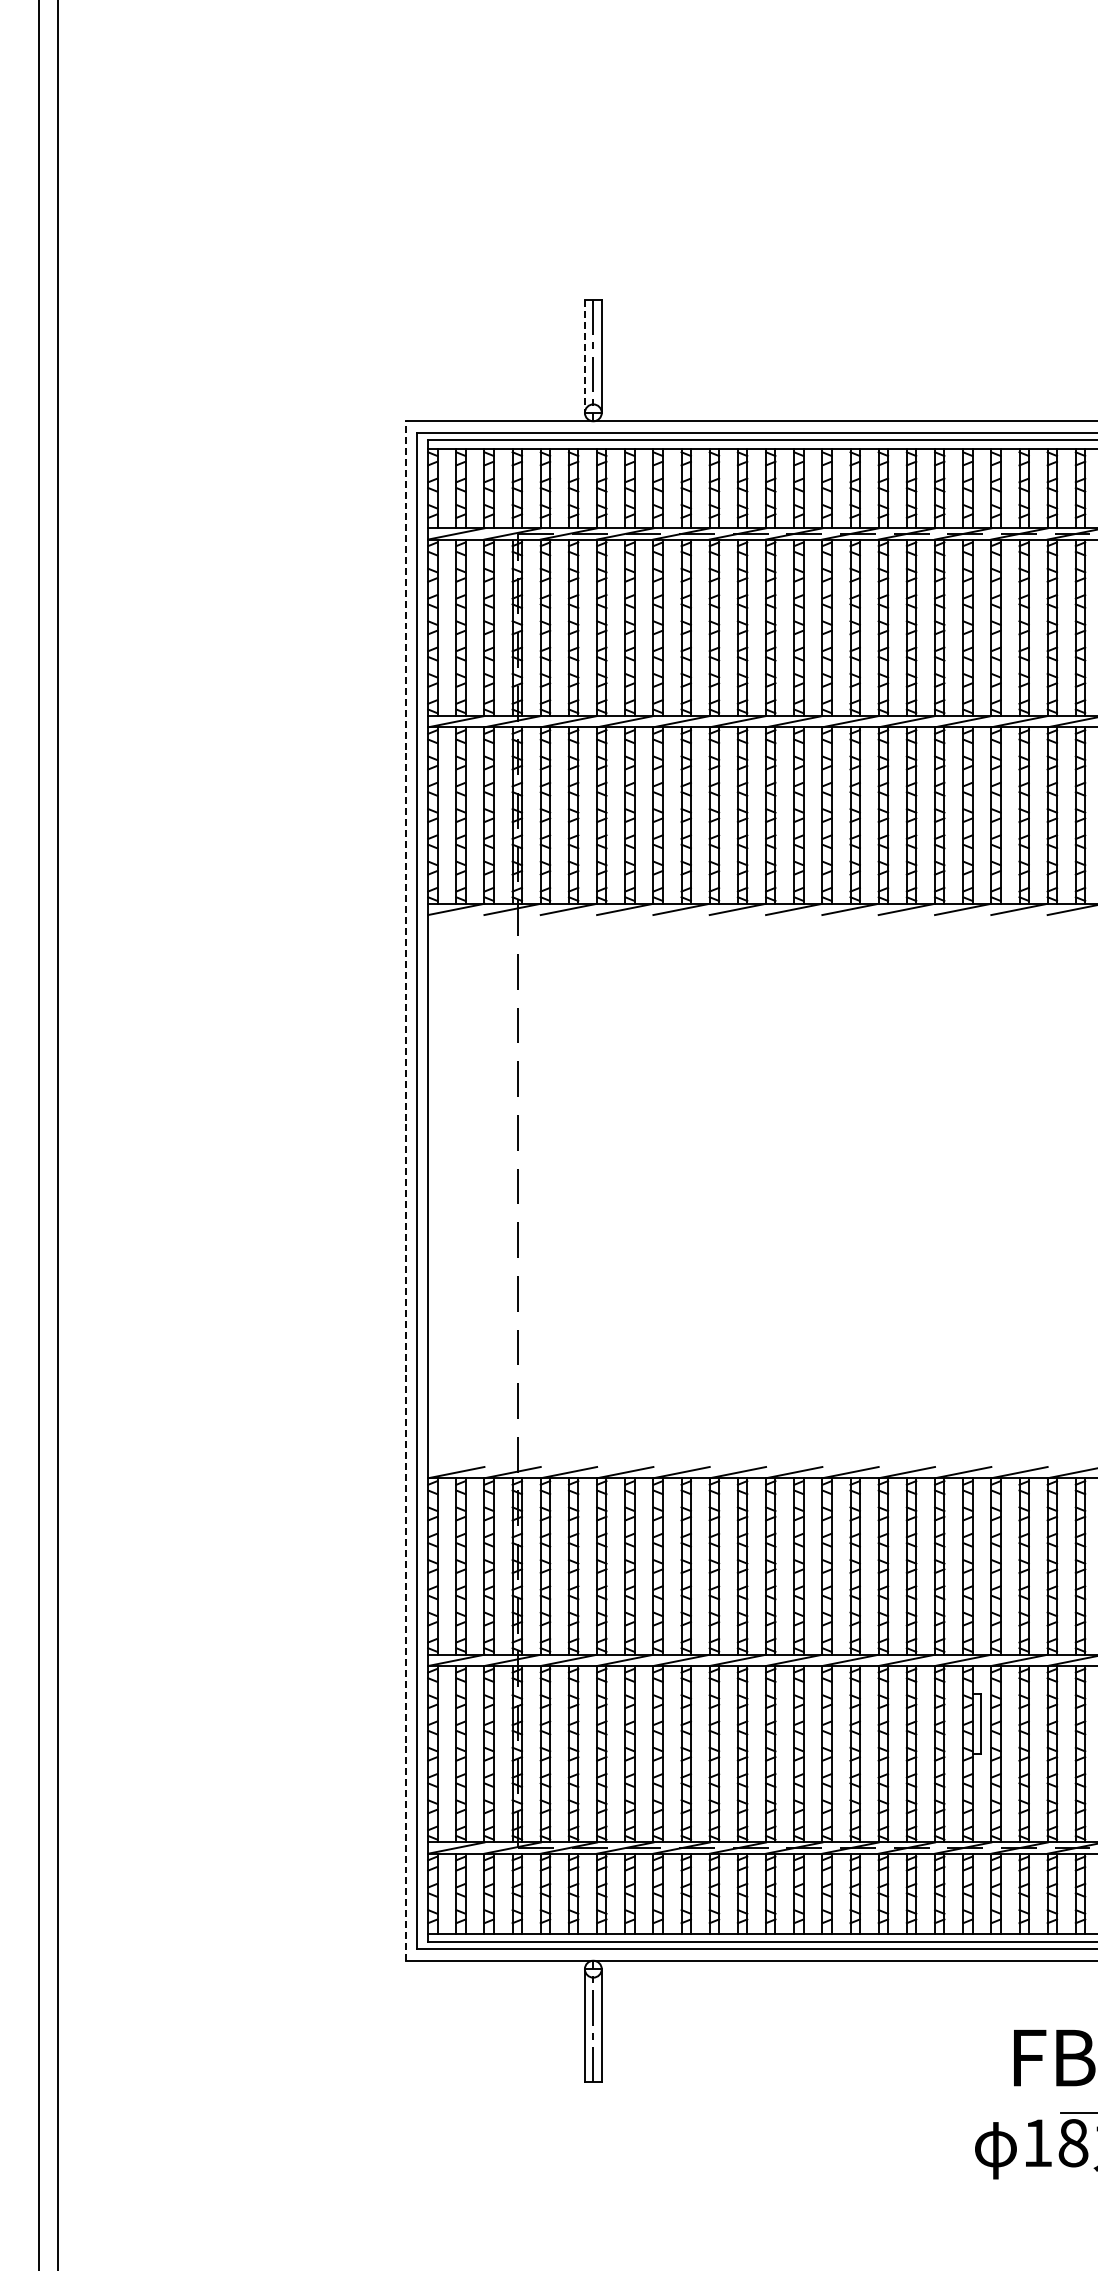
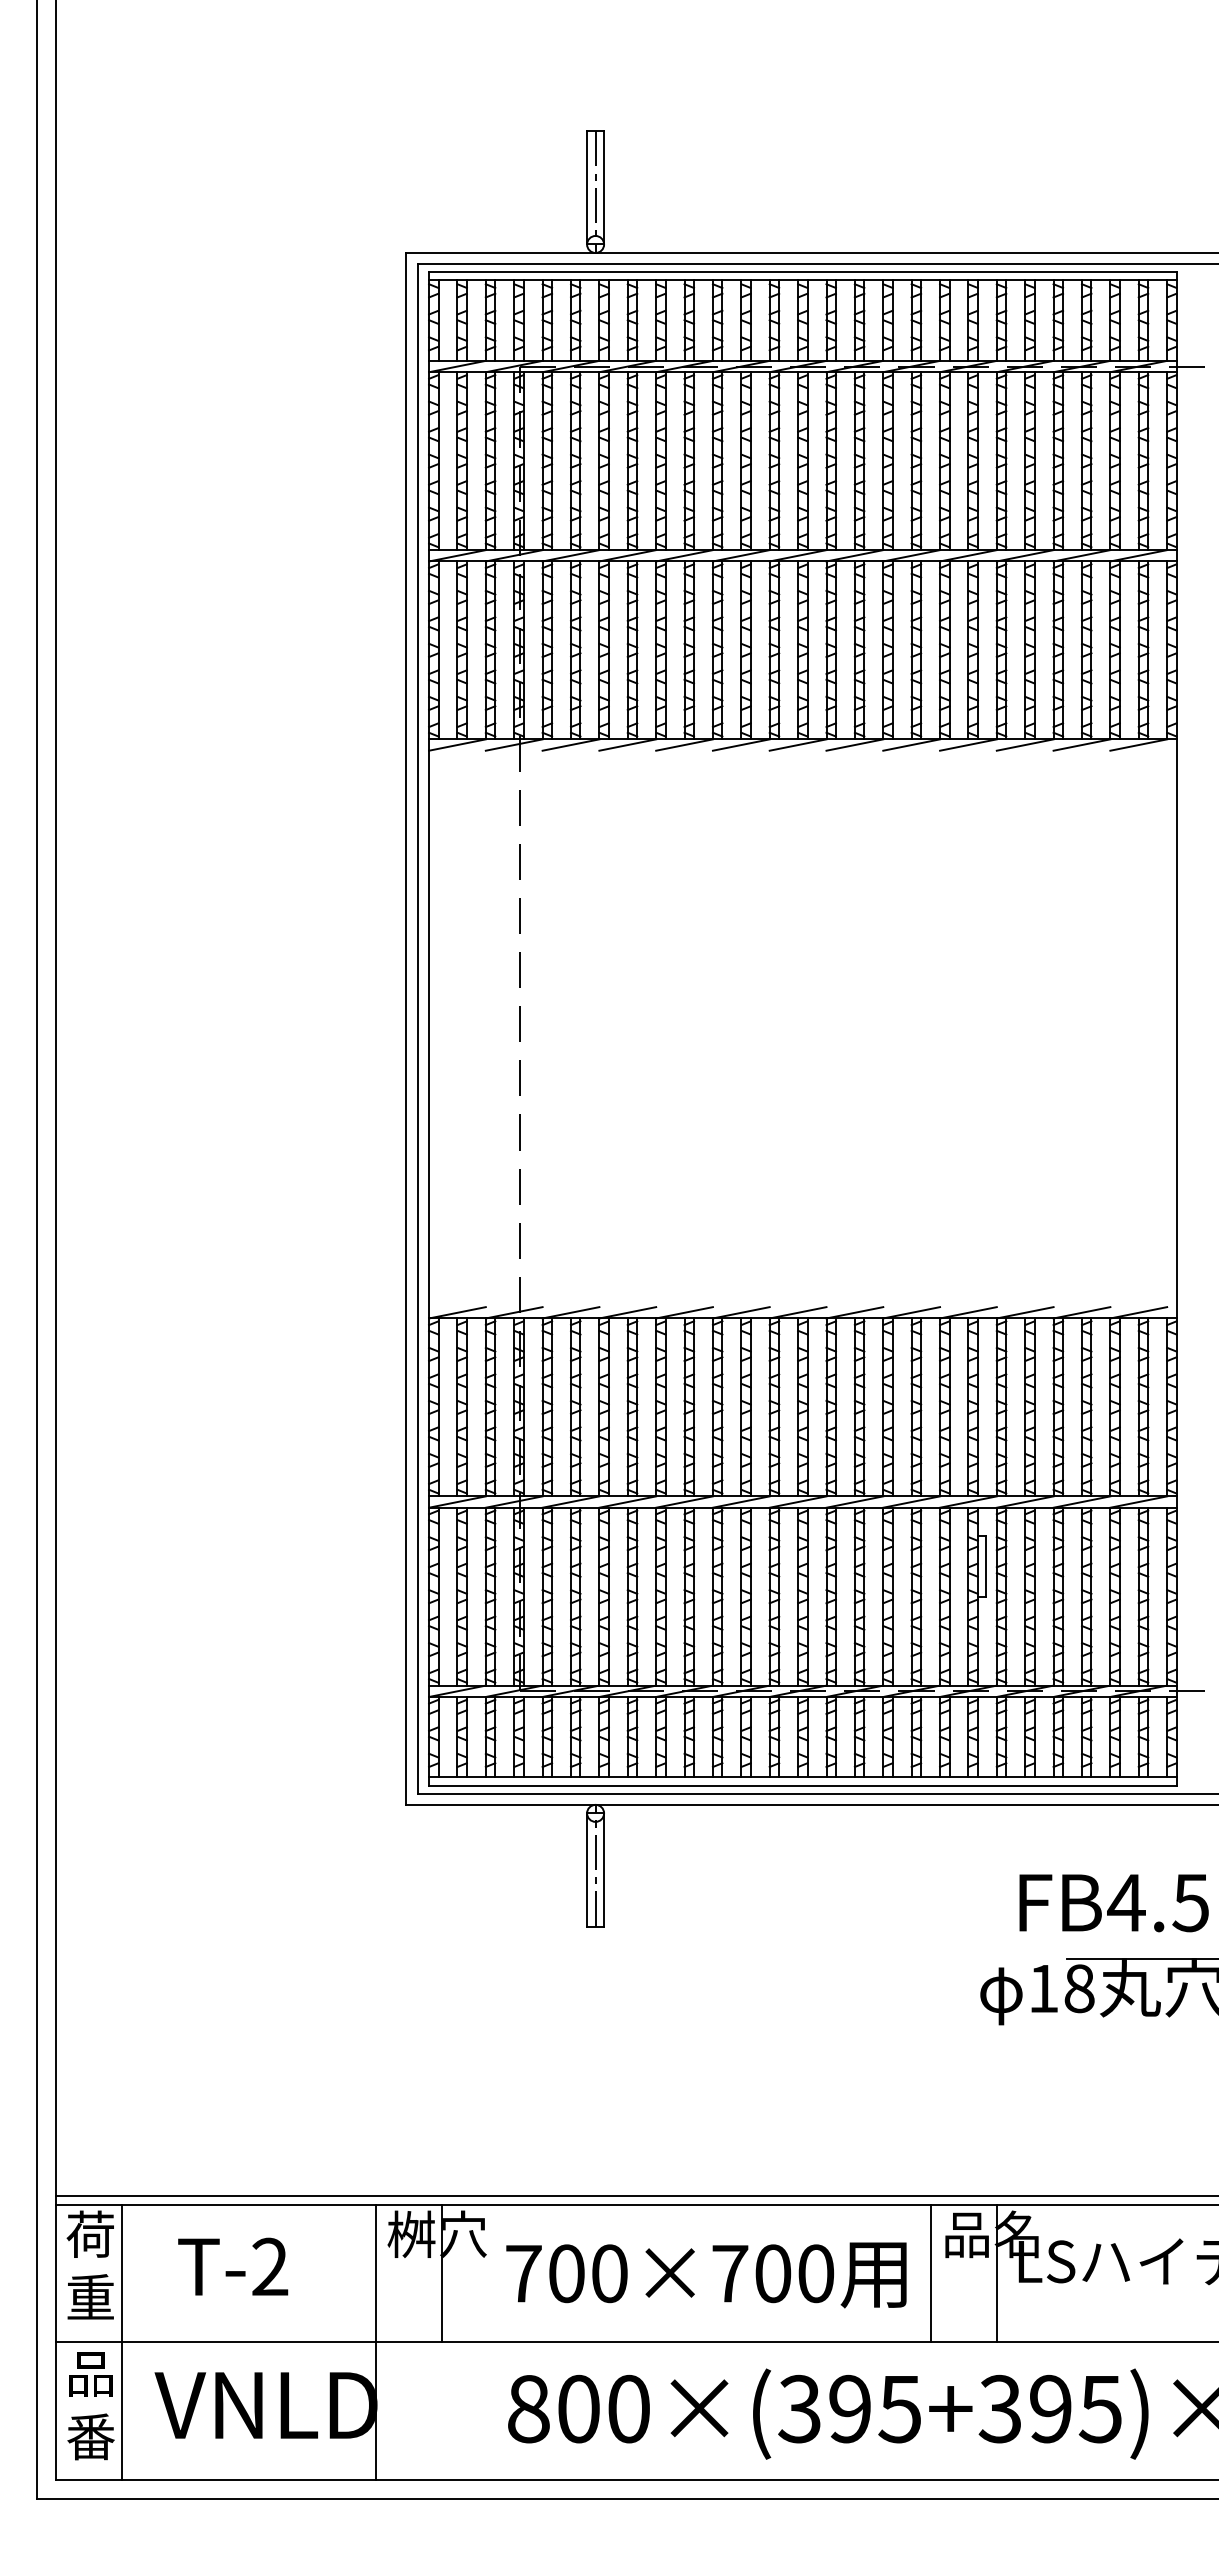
line: (585, 356) -> (587, 187), dashed -> solid
line: (405, 1190) -> (406, 1028), dashed -> solid

